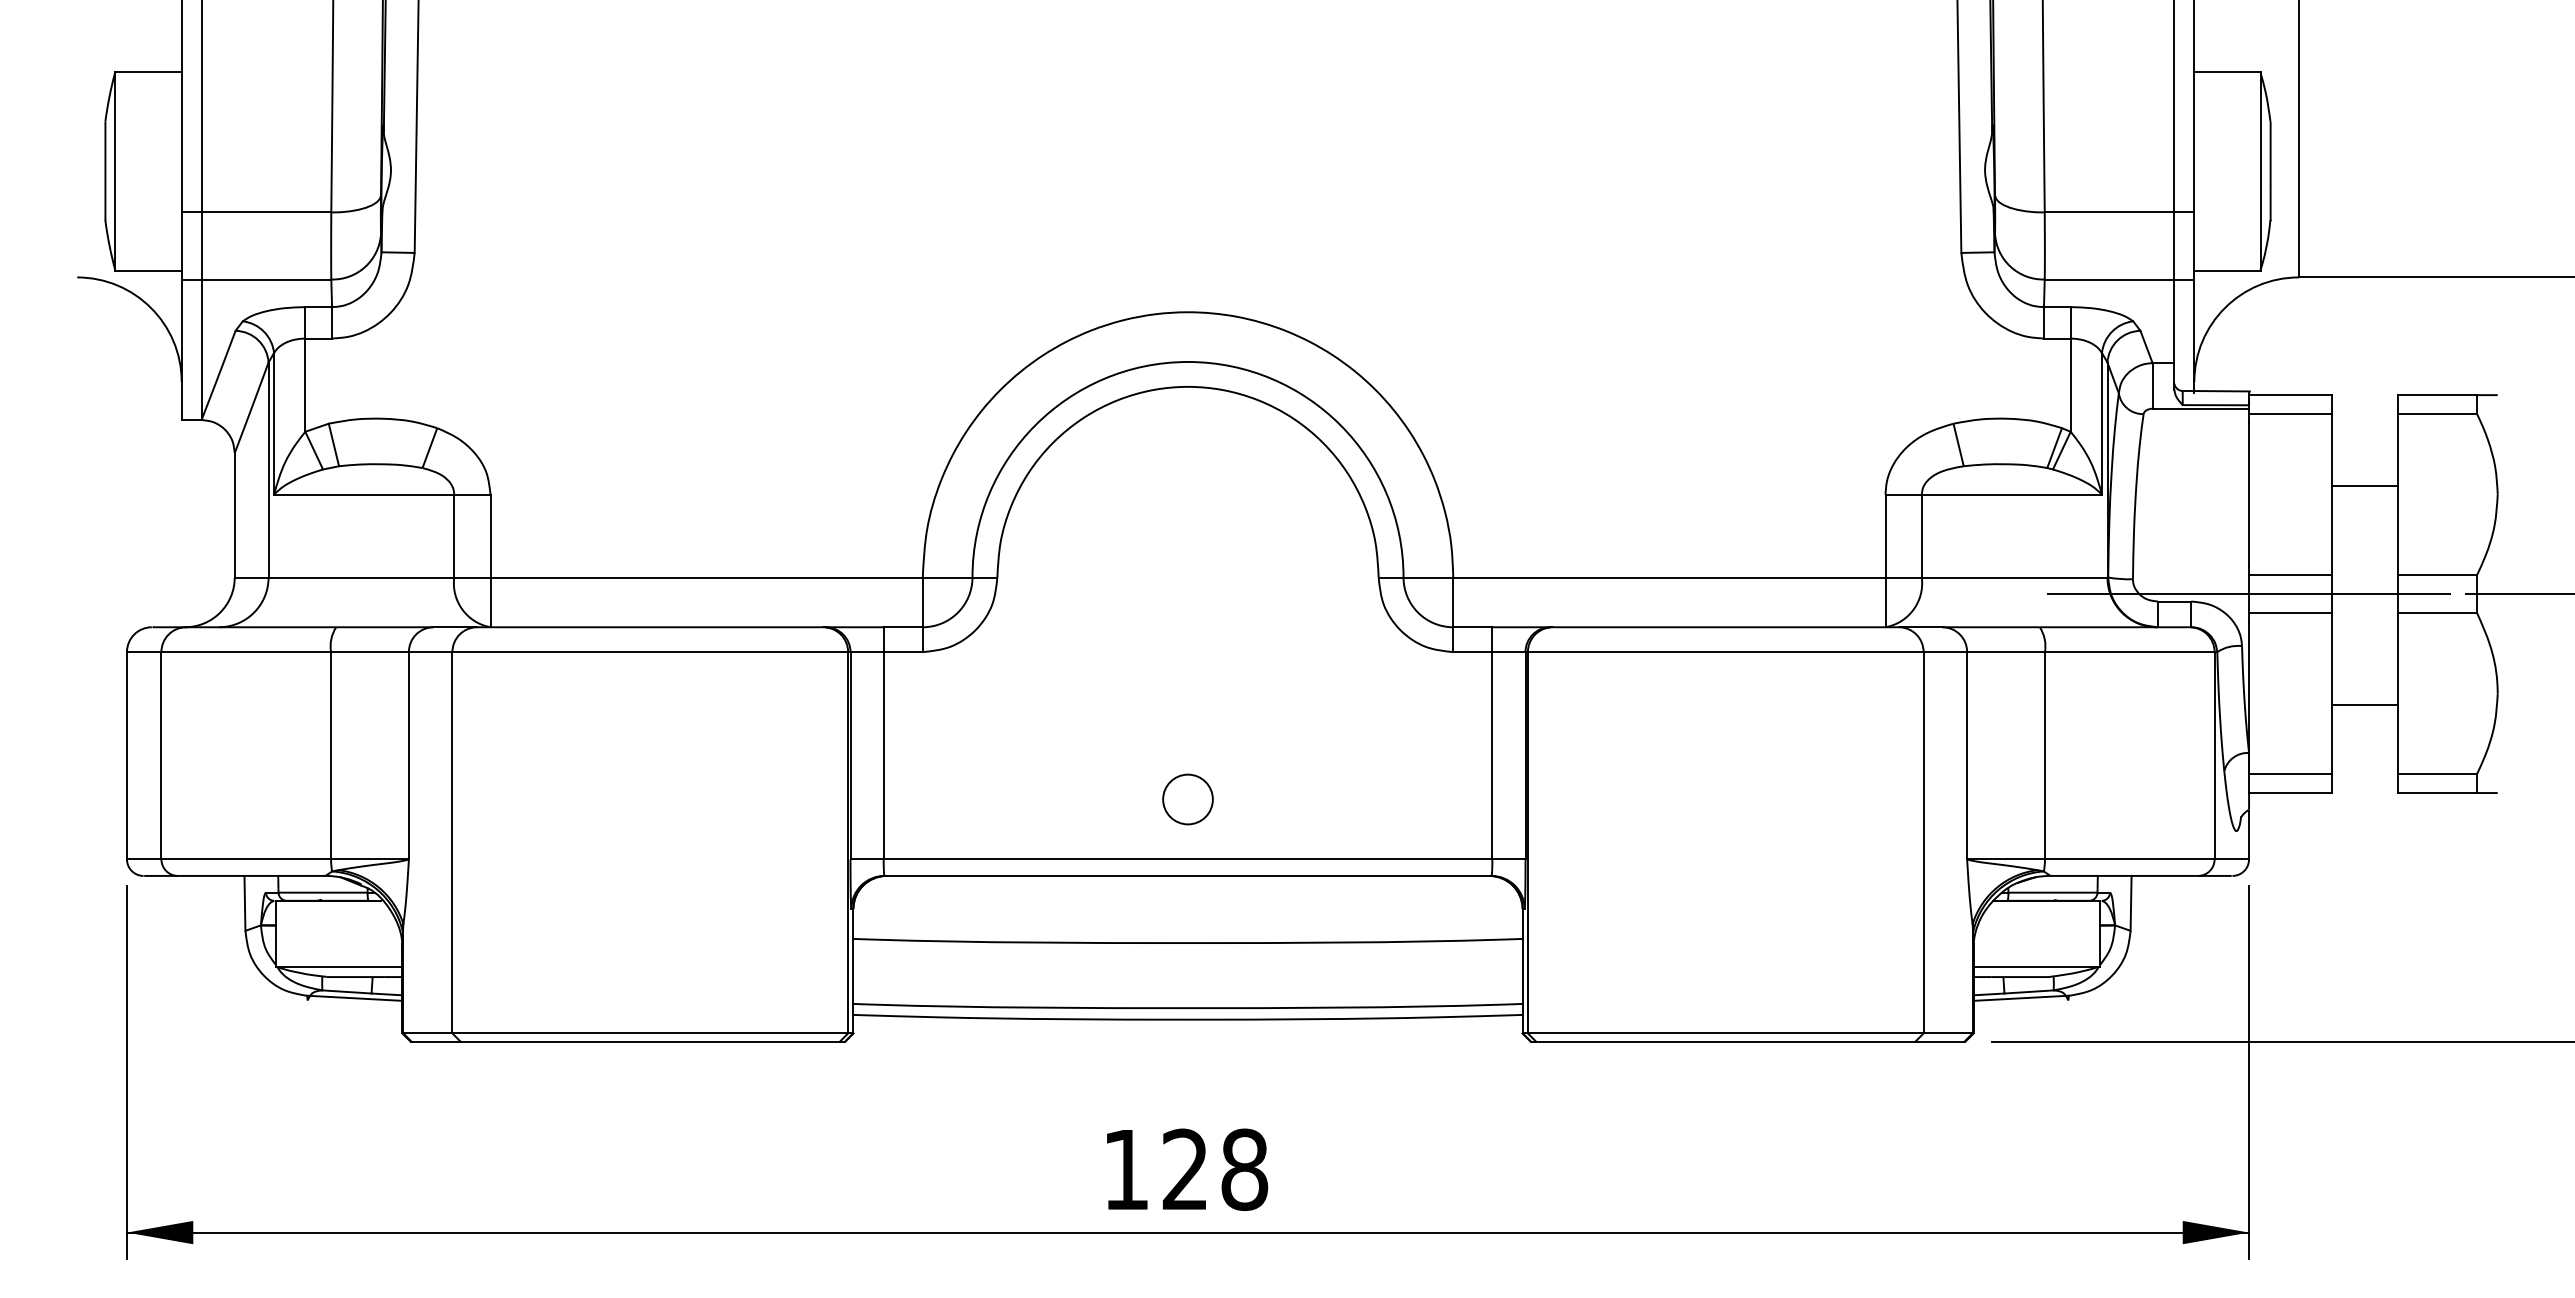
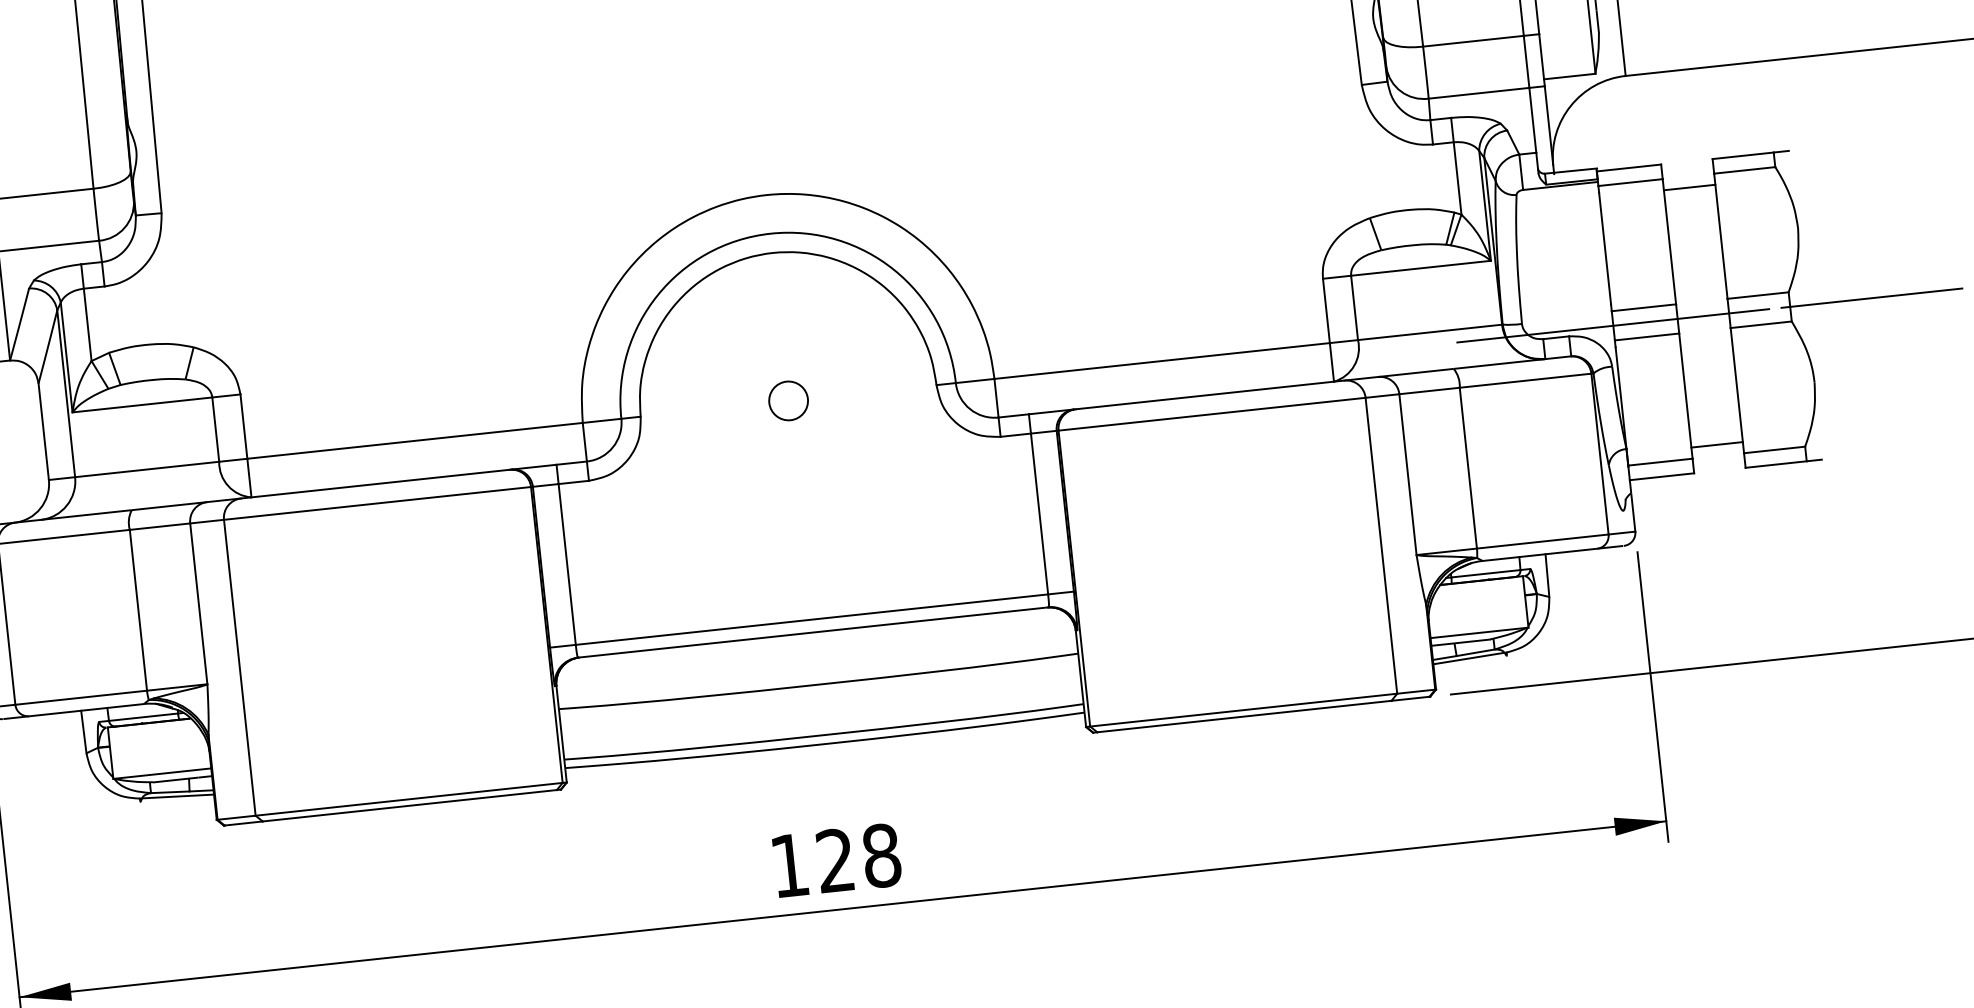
line: (2364, 486) -> (1689, 187), moved
line: (2364, 704) -> (1716, 444), moved
circle: (1187, 799) -> (788, 400), moved

